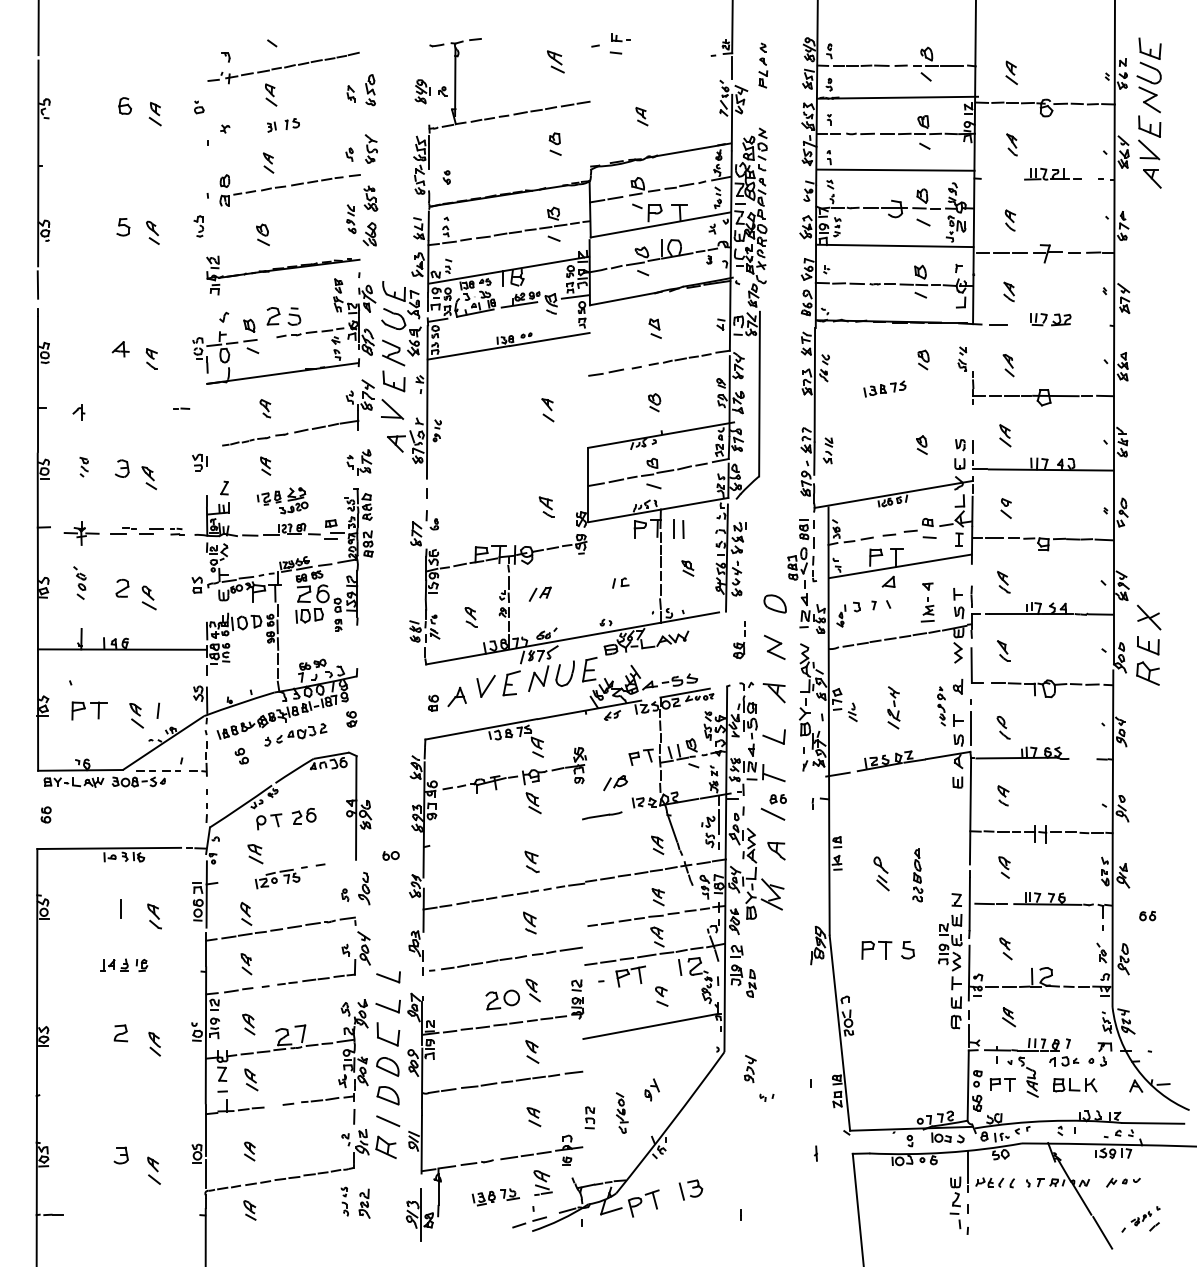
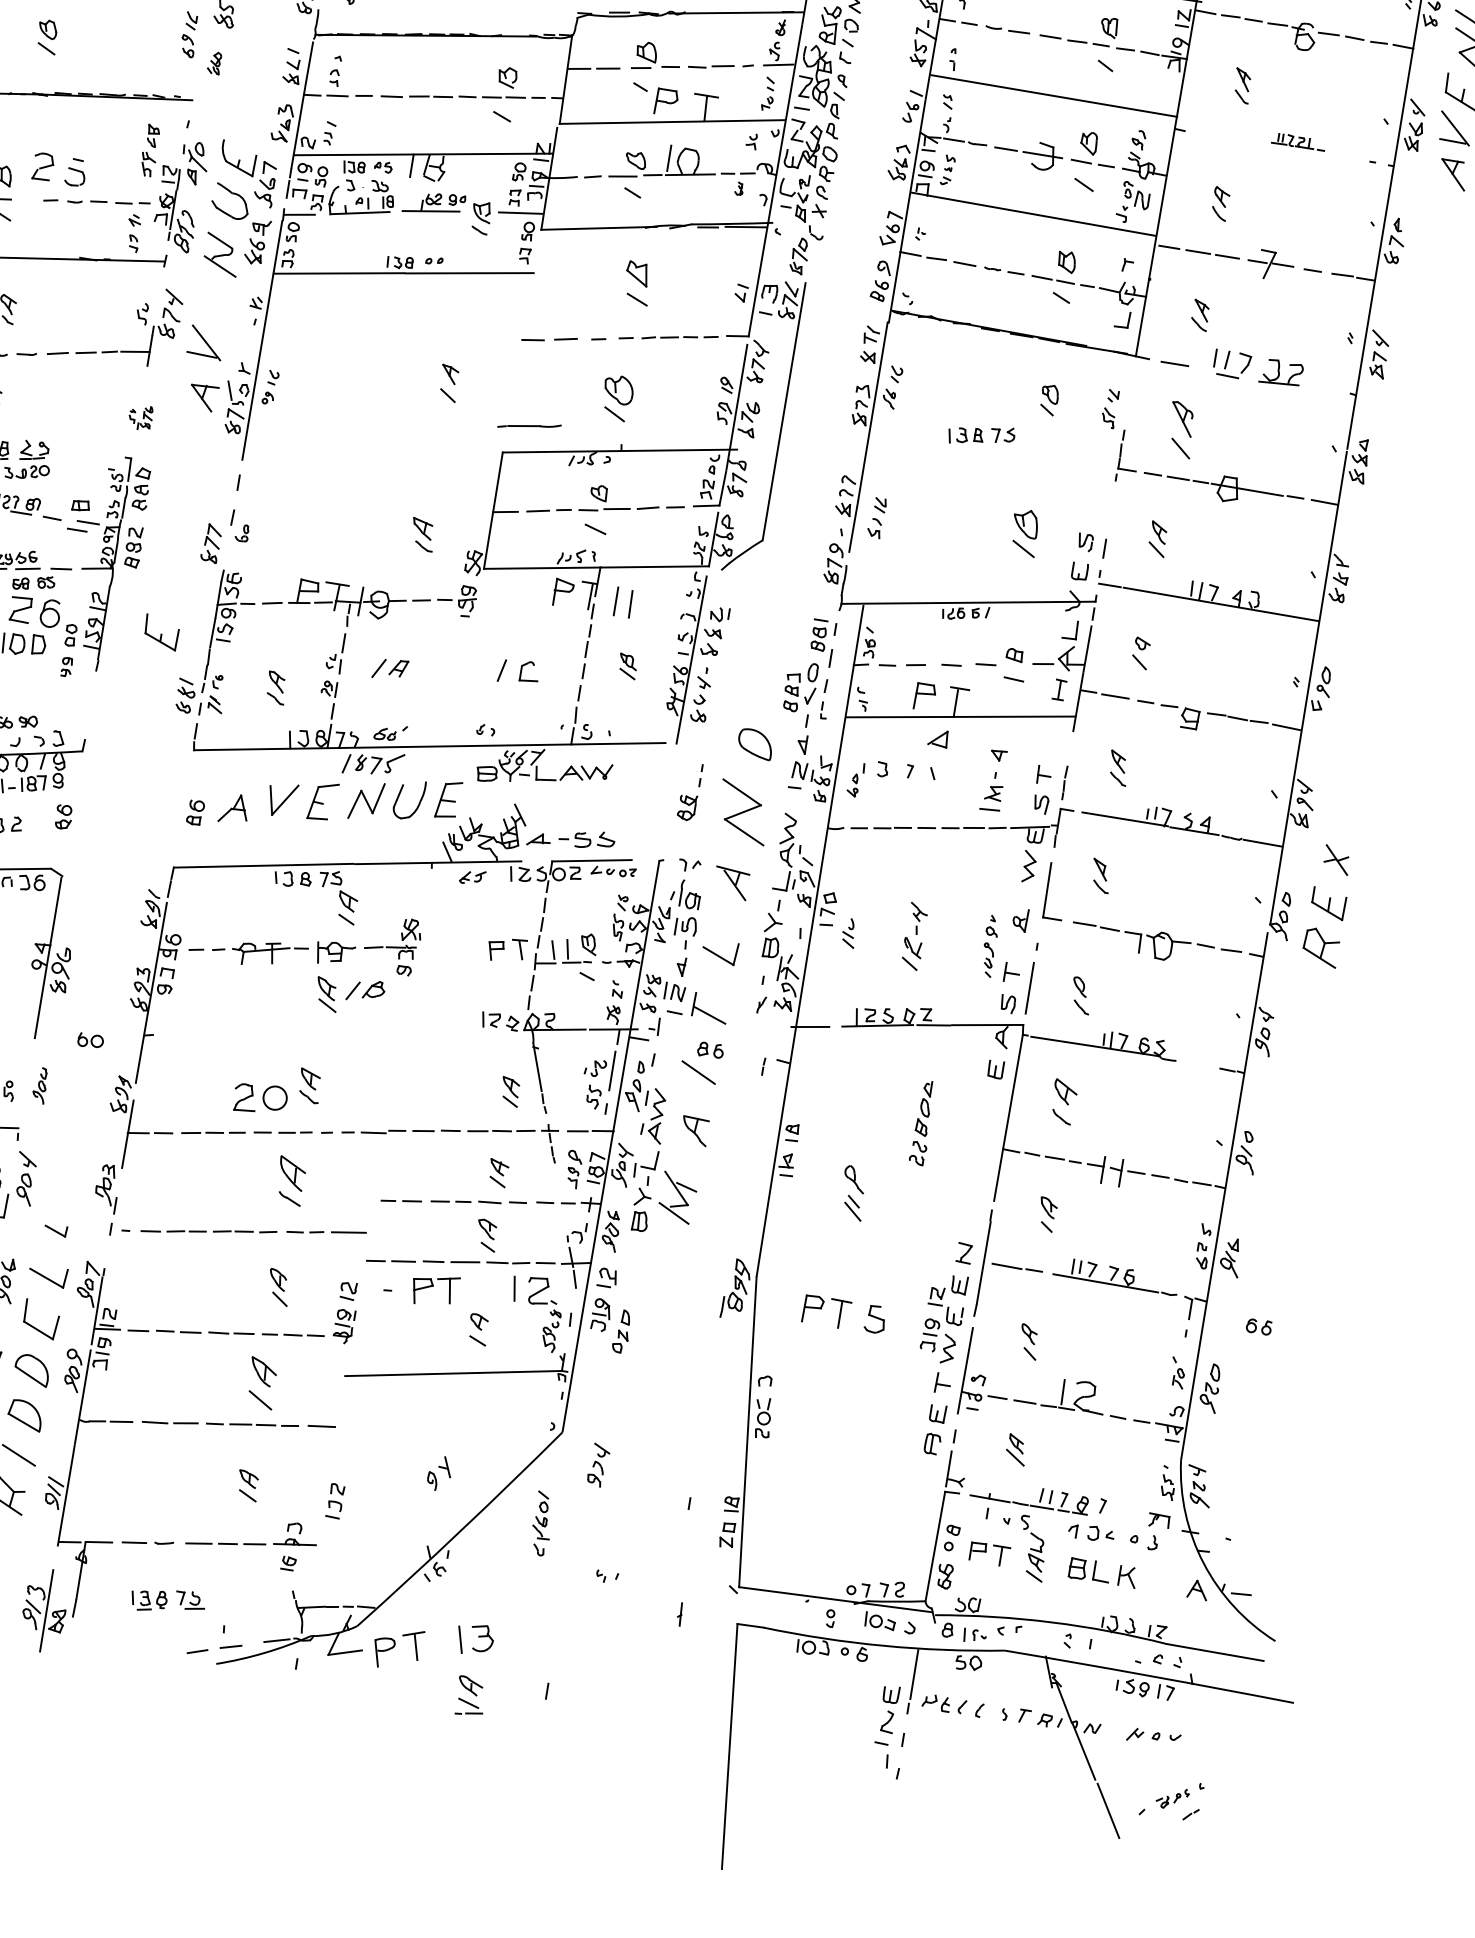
part: (1052, 173) -> (1298, 140), size x0.6
part: (369, 234) -> (214, 63), size x0.6
part: (1050, 319) -> (1258, 368), size x1.4
part: (654, 328) -> (636, 282), size x1.4
part: (1008, 365) -> (1180, 430), size x1.6
part: (393, 381) -> (160, 632), moved
part: (654, 402) -> (617, 398), size x1.6
part: (921, 444) -> (1024, 531), size x1.6
part: (359, 462) -> (140, 417), size x0.6
part: (620, 582) -> (518, 671), size x1.6
part: (1148, 617) -> (1336, 859), size x0.7
part: (774, 646) -> (743, 810), size x1.6
part: (615, 783) -> (365, 991), moved
part: (1003, 795) -> (1064, 1101), size x1.4
line: (602, 815) -> (529, 425), moved
part: (917, 875) -> (922, 1123), moved
part: (364, 888) -> (40, 1085), size x0.7
part: (529, 922) -> (290, 1180), size x1.4
part: (388, 977) -> (55, 1230), size x0.6
part: (502, 999) -> (260, 1098), moved
part: (532, 1051) -> (262, 1382), size x1.4
part: (766, 1097) -> (606, 1576), moved
part: (621, 1112) -> (541, 1522), moved
part: (542, 1182) -> (470, 1695), moved

